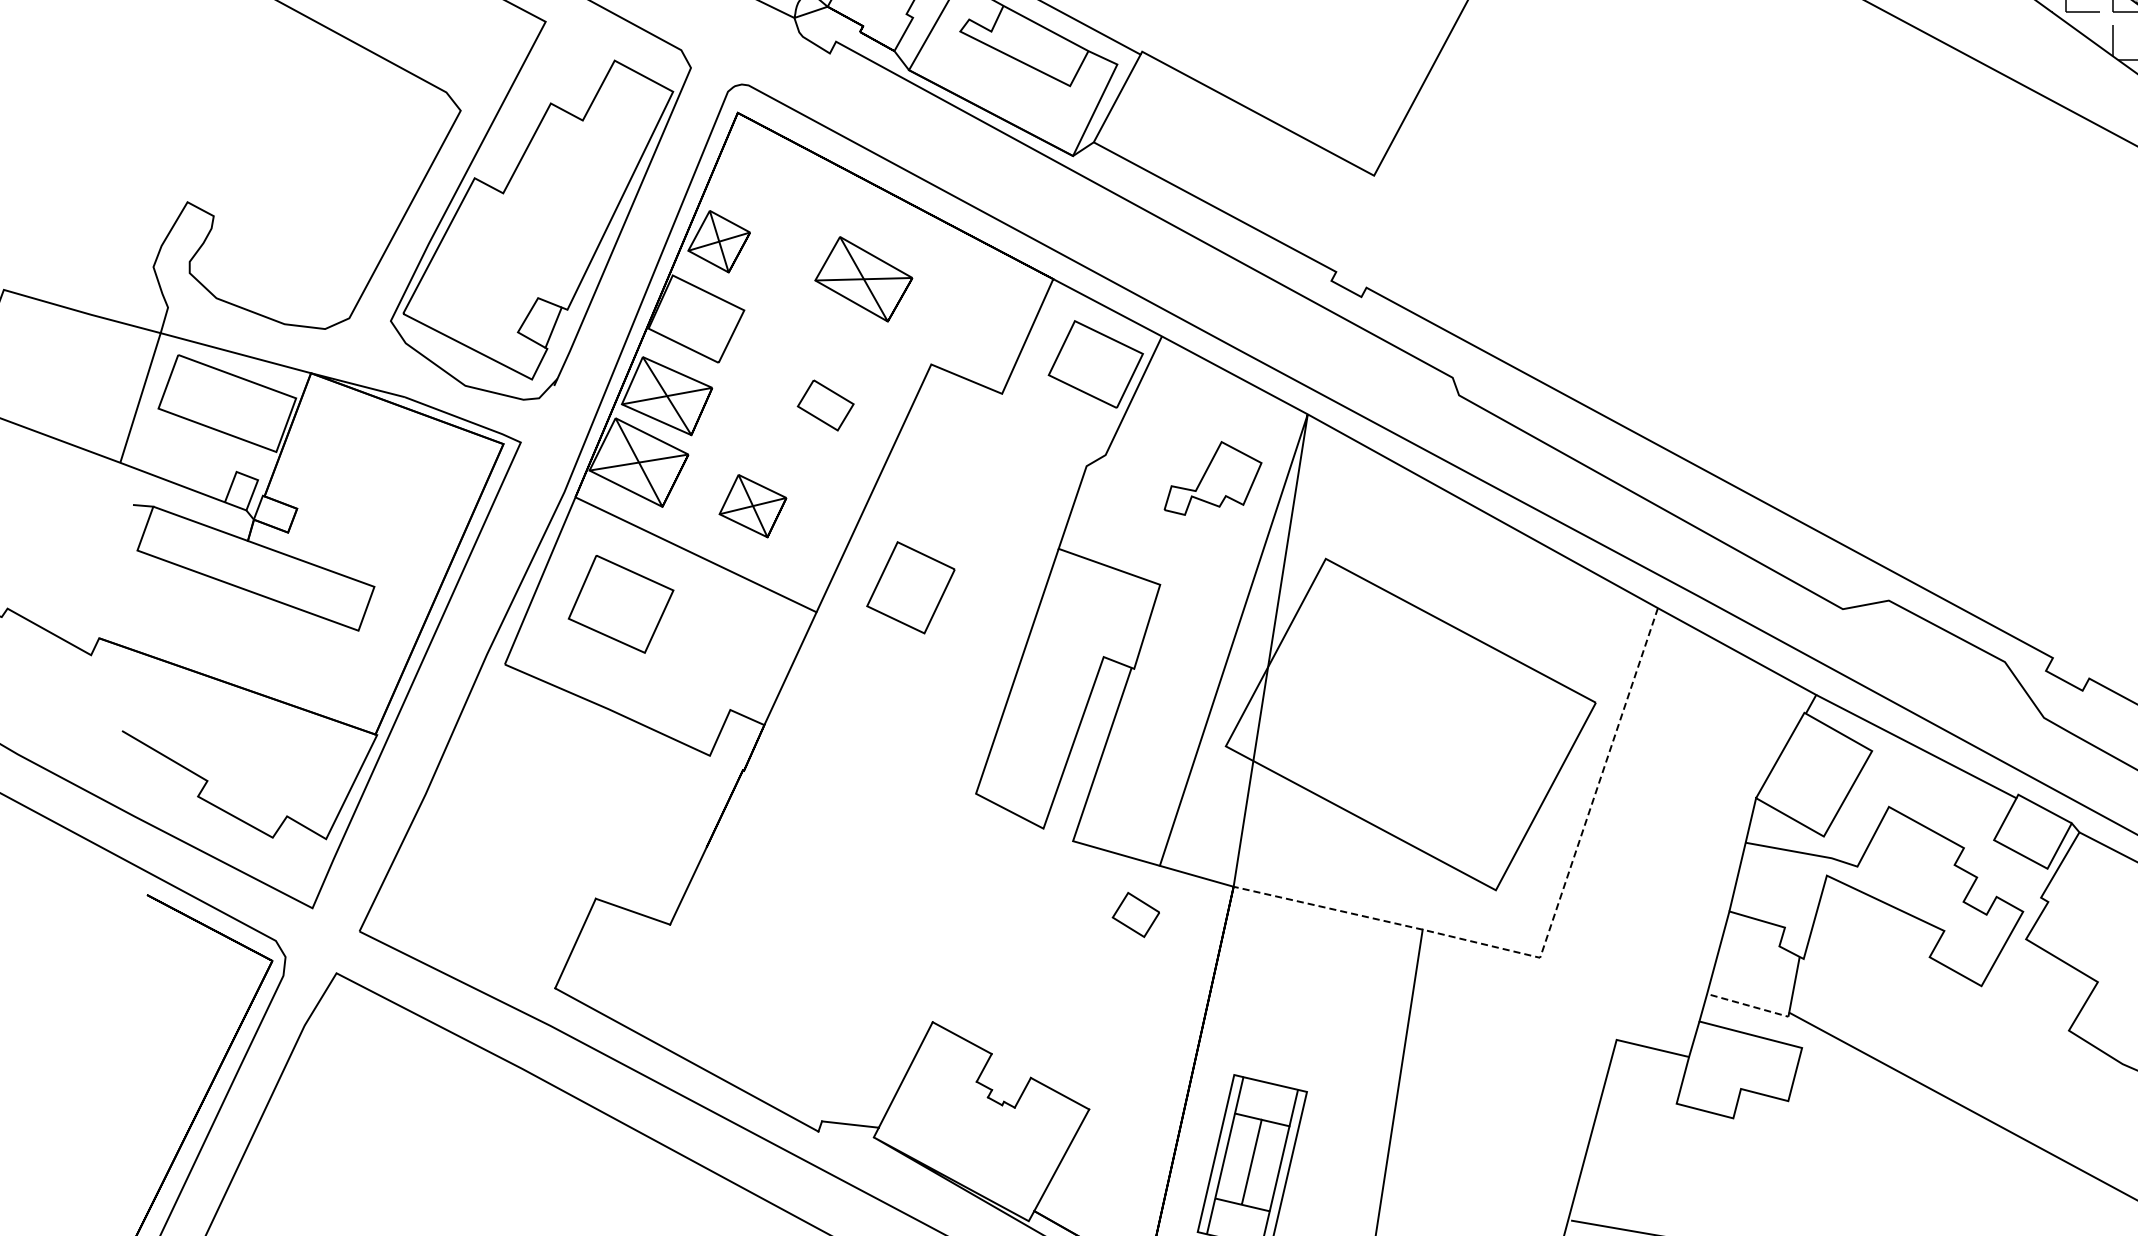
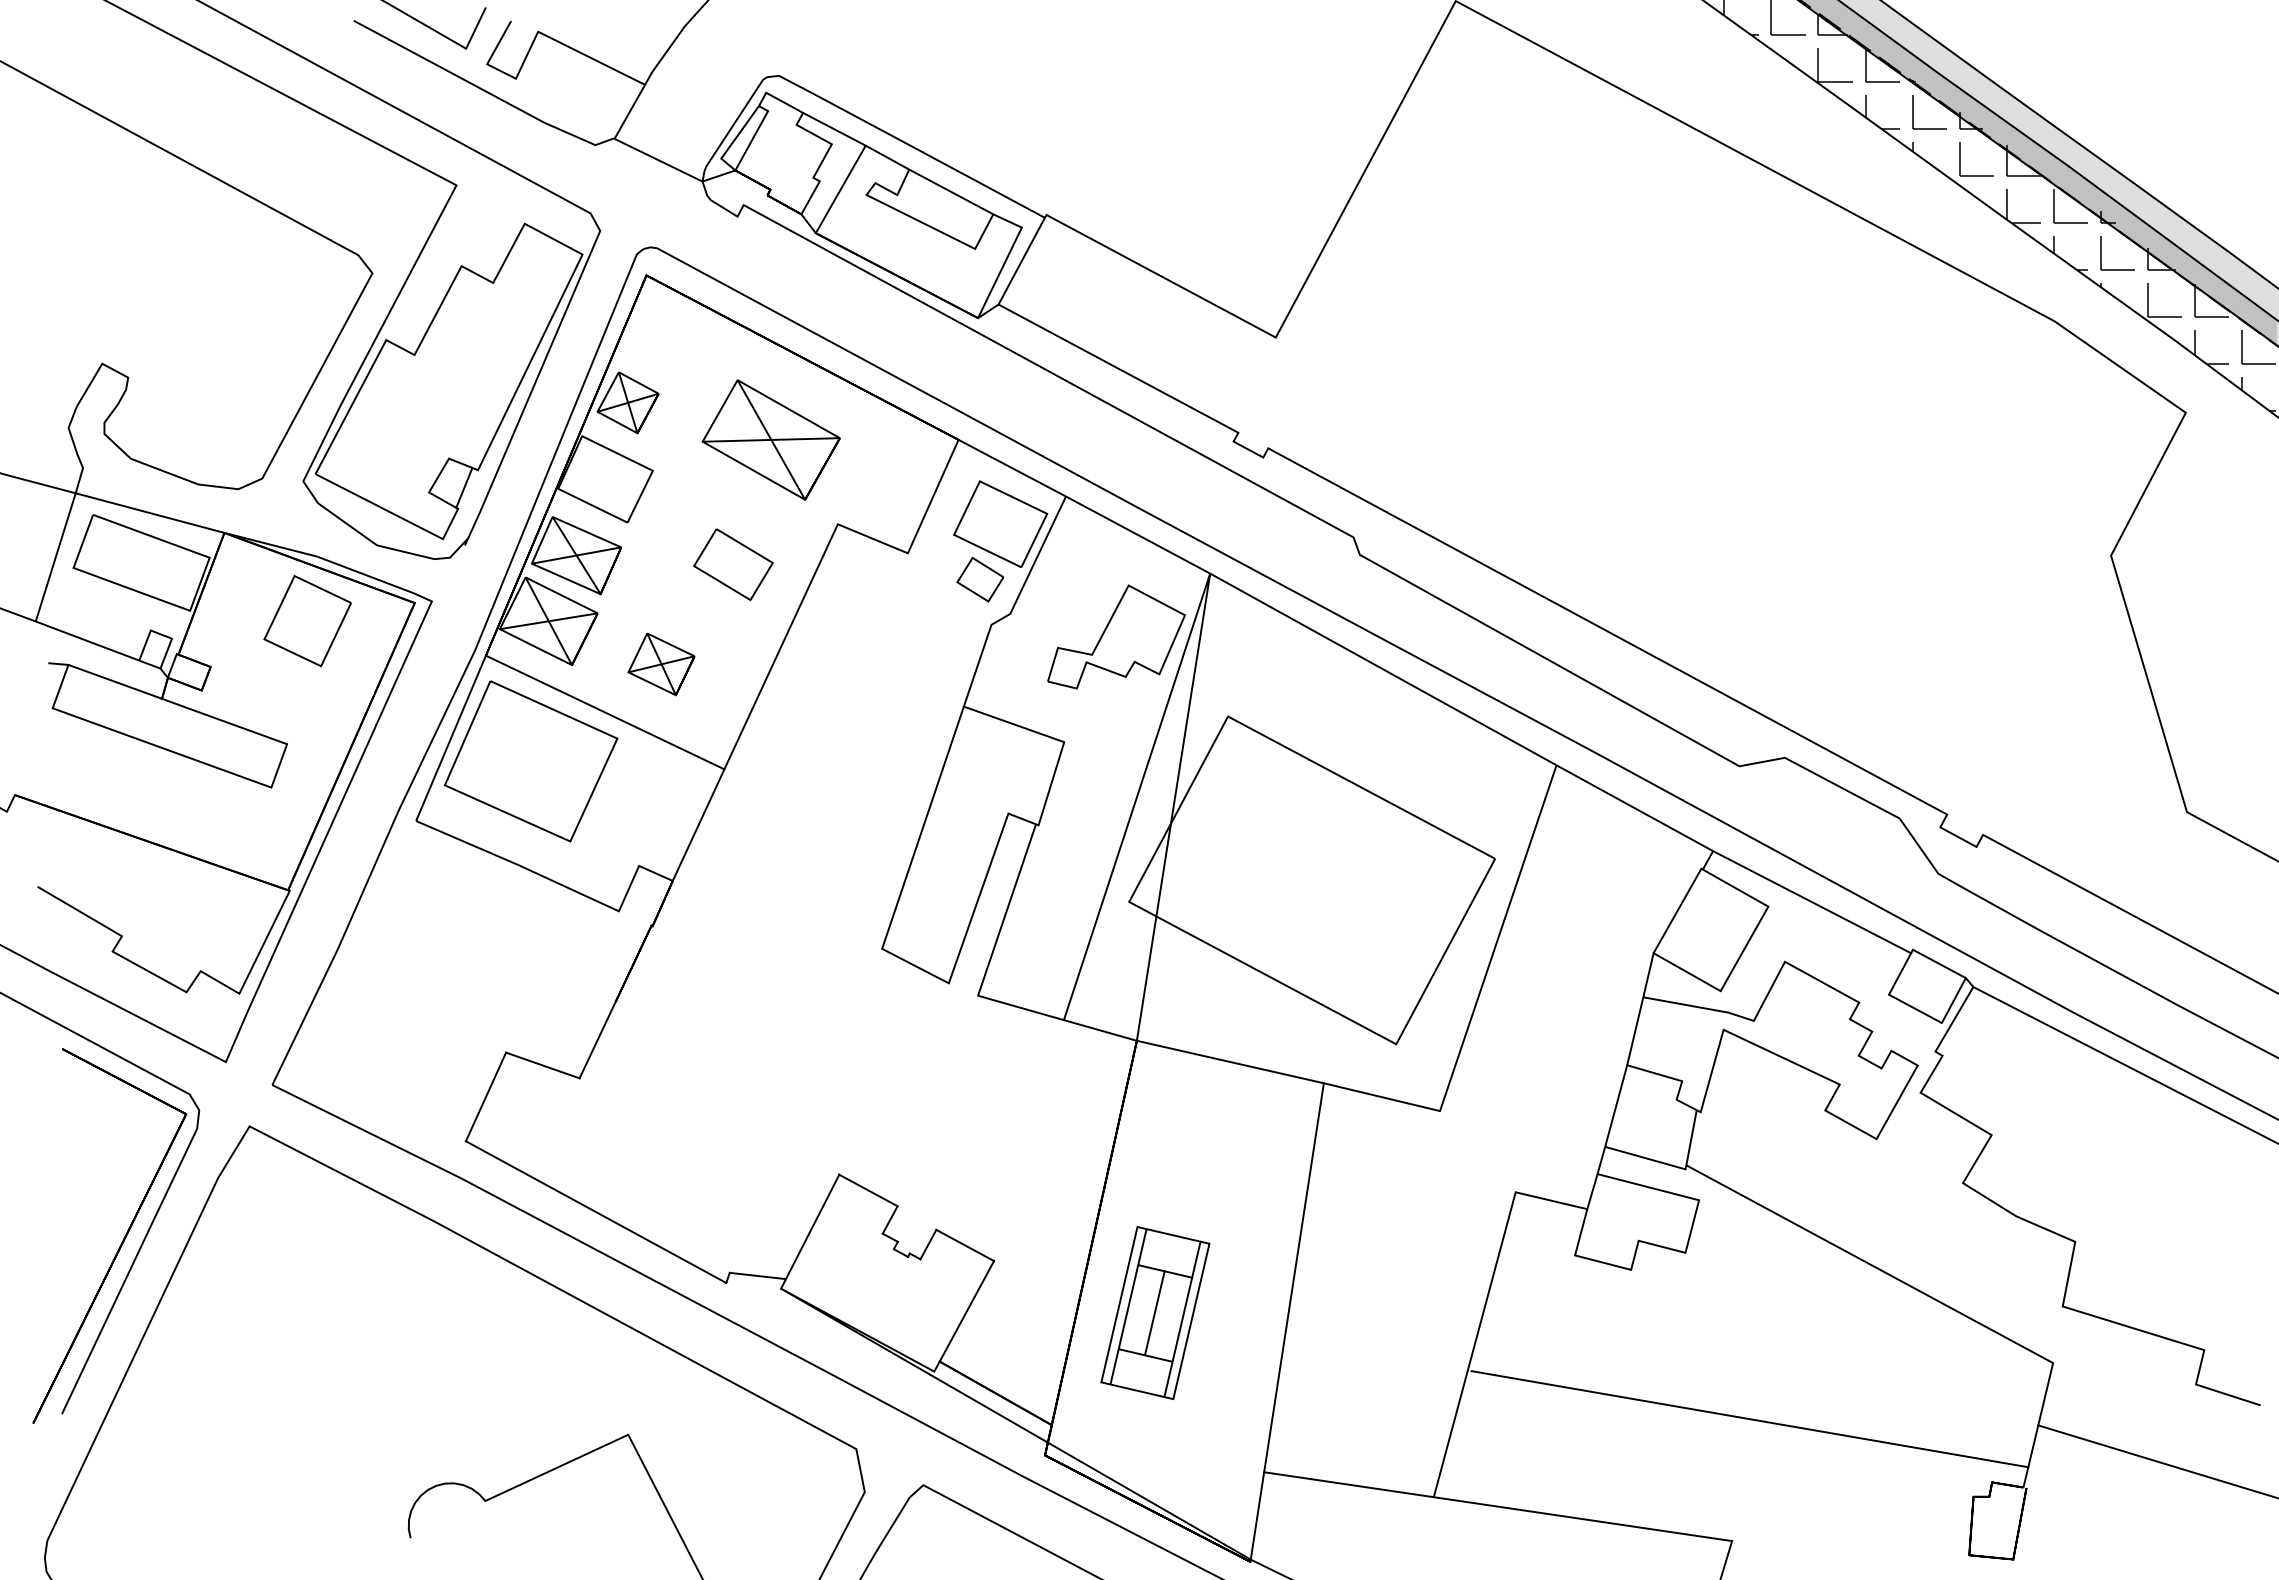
part: (863, 278) -> (770, 439), size x1.43
part: (825, 405) -> (733, 564), size x1.43
part: (1213, 477) -> (1116, 636), size x1.43
part: (910, 588) -> (307, 621), moved
part: (620, 604) -> (530, 761), size x1.67
part: (1136, 914) -> (980, 579), moved
line: (1548, 933) -> (1448, 1087), dashed -> solid
line: (1750, 1005) -> (1648, 1158), dashed -> solid

